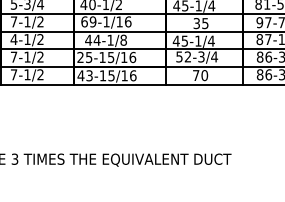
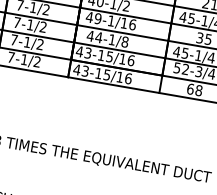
text: (84, 21) -> (89, 16), 69-1/16 -> 49-1/16
text: (13, 39) -> (16, 22), 4-1/2 -> 7-1/2
text: (84, 56) -> (83, 51), 25-15/16 -> 43-15/16
text: (200, 75) -> (194, 89), 70 -> 68

